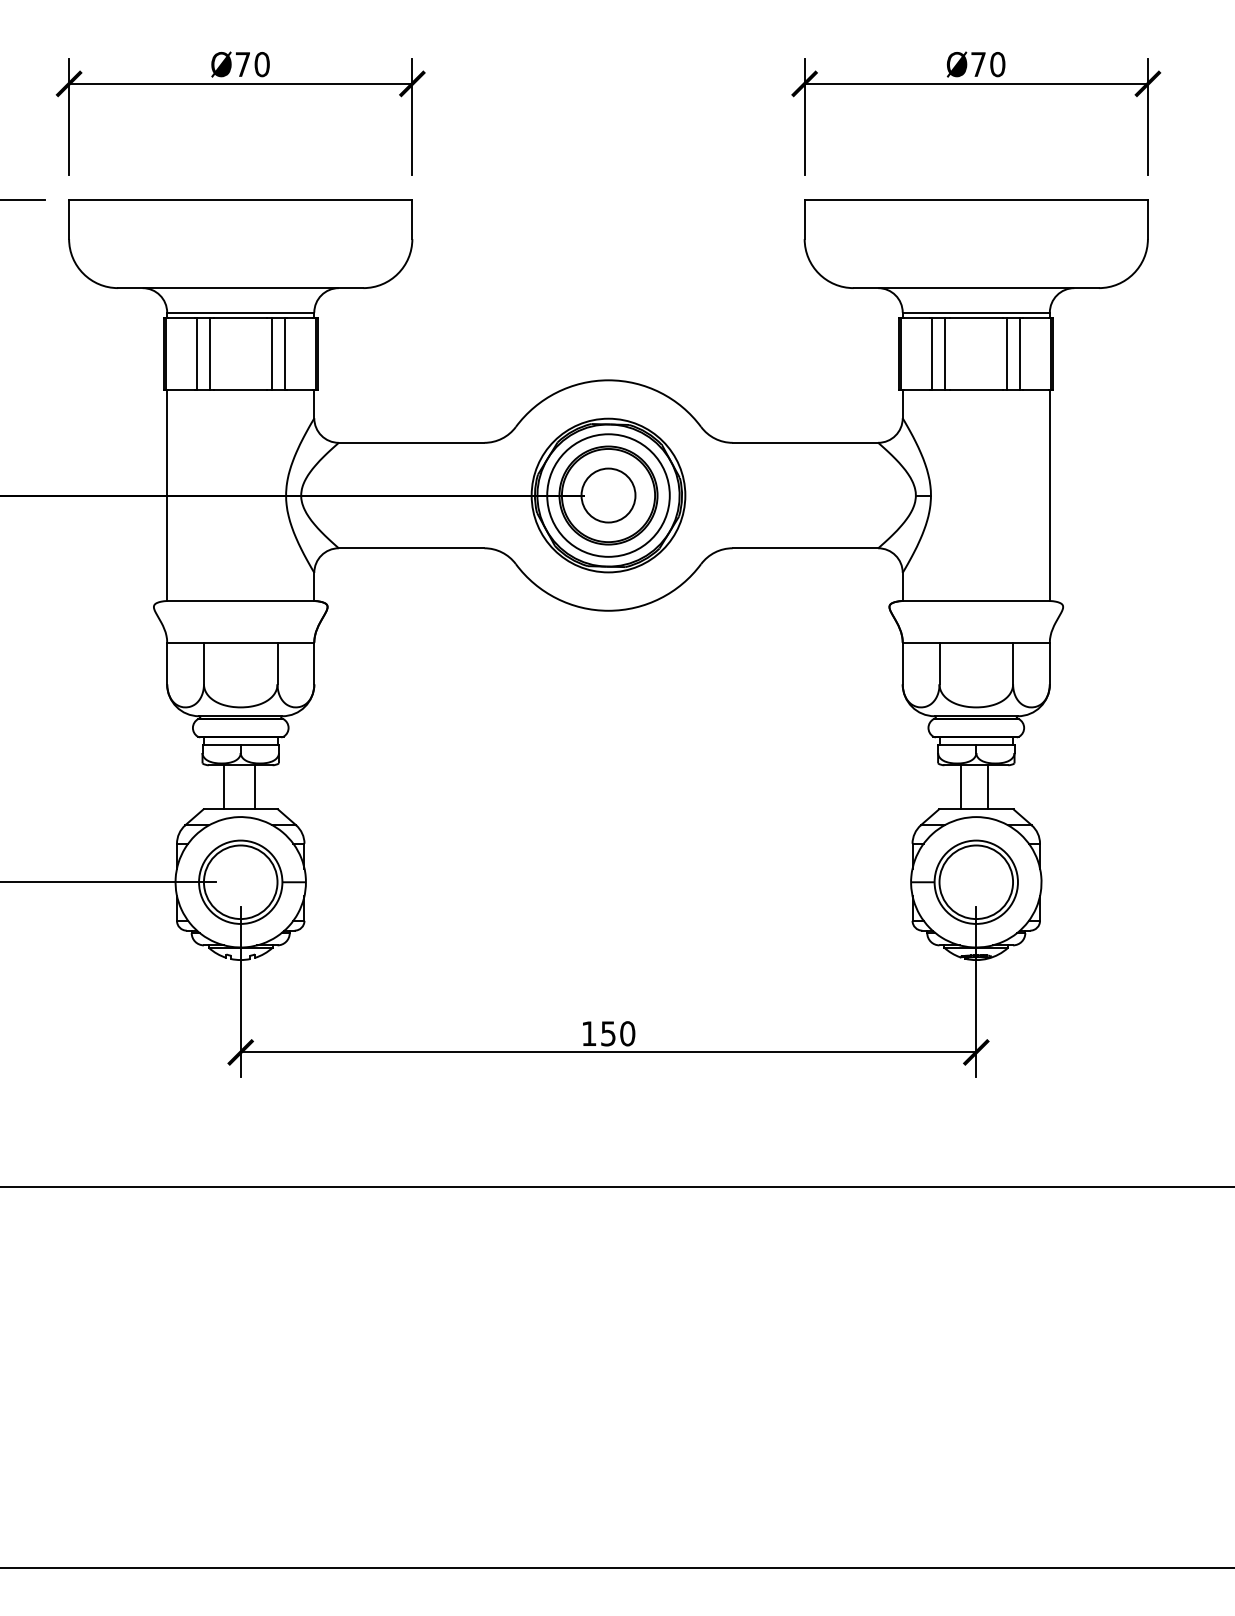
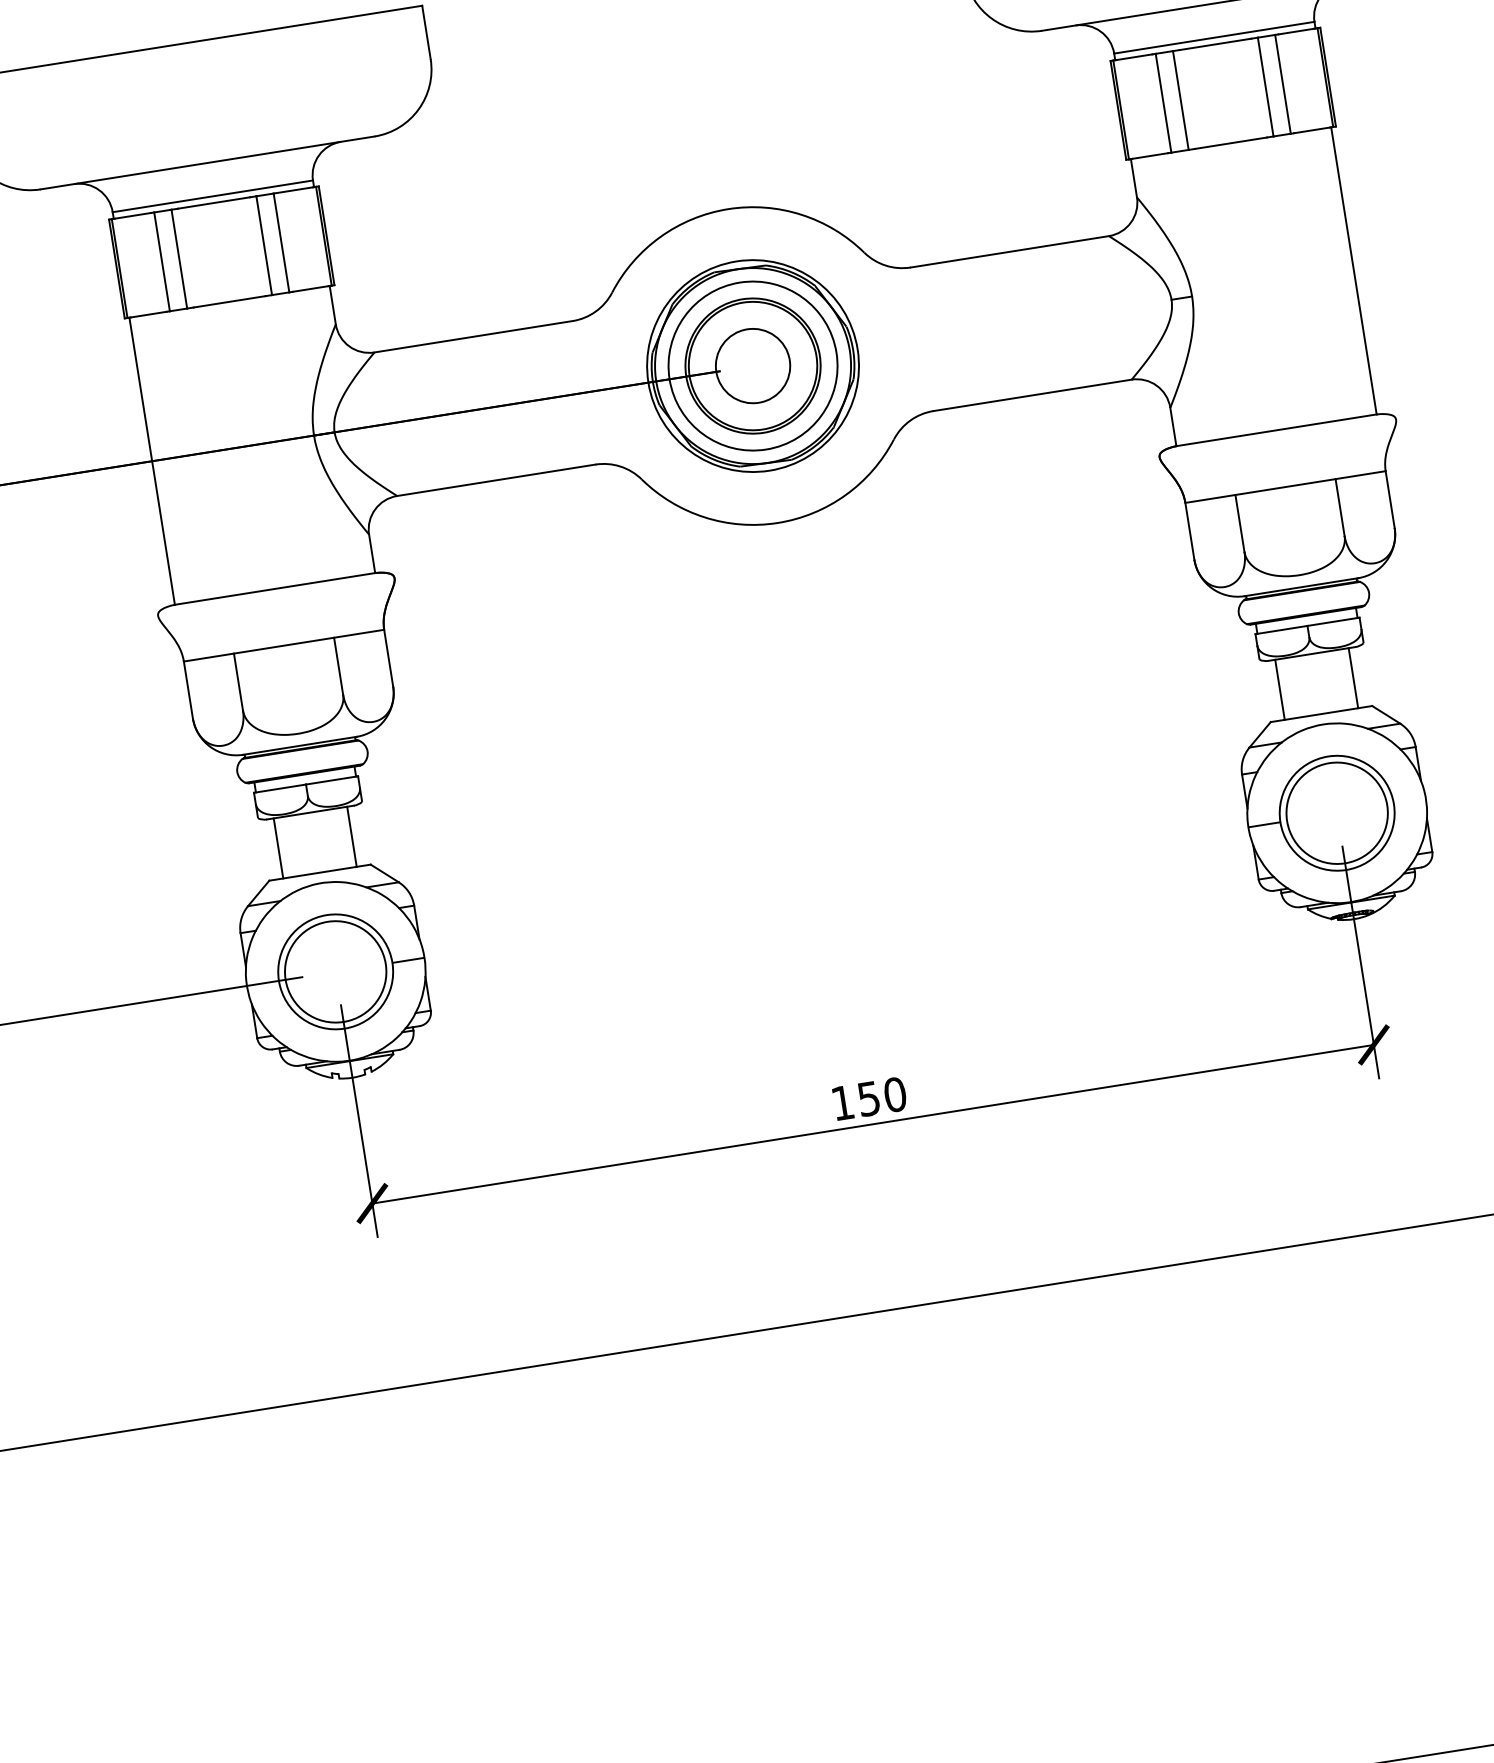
line: (223, 787) -> (351, 837), moved
line: (254, 787) -> (278, 848), moved
line: (961, 787) -> (1353, 678), moved
line: (988, 787) -> (1280, 690), moved

